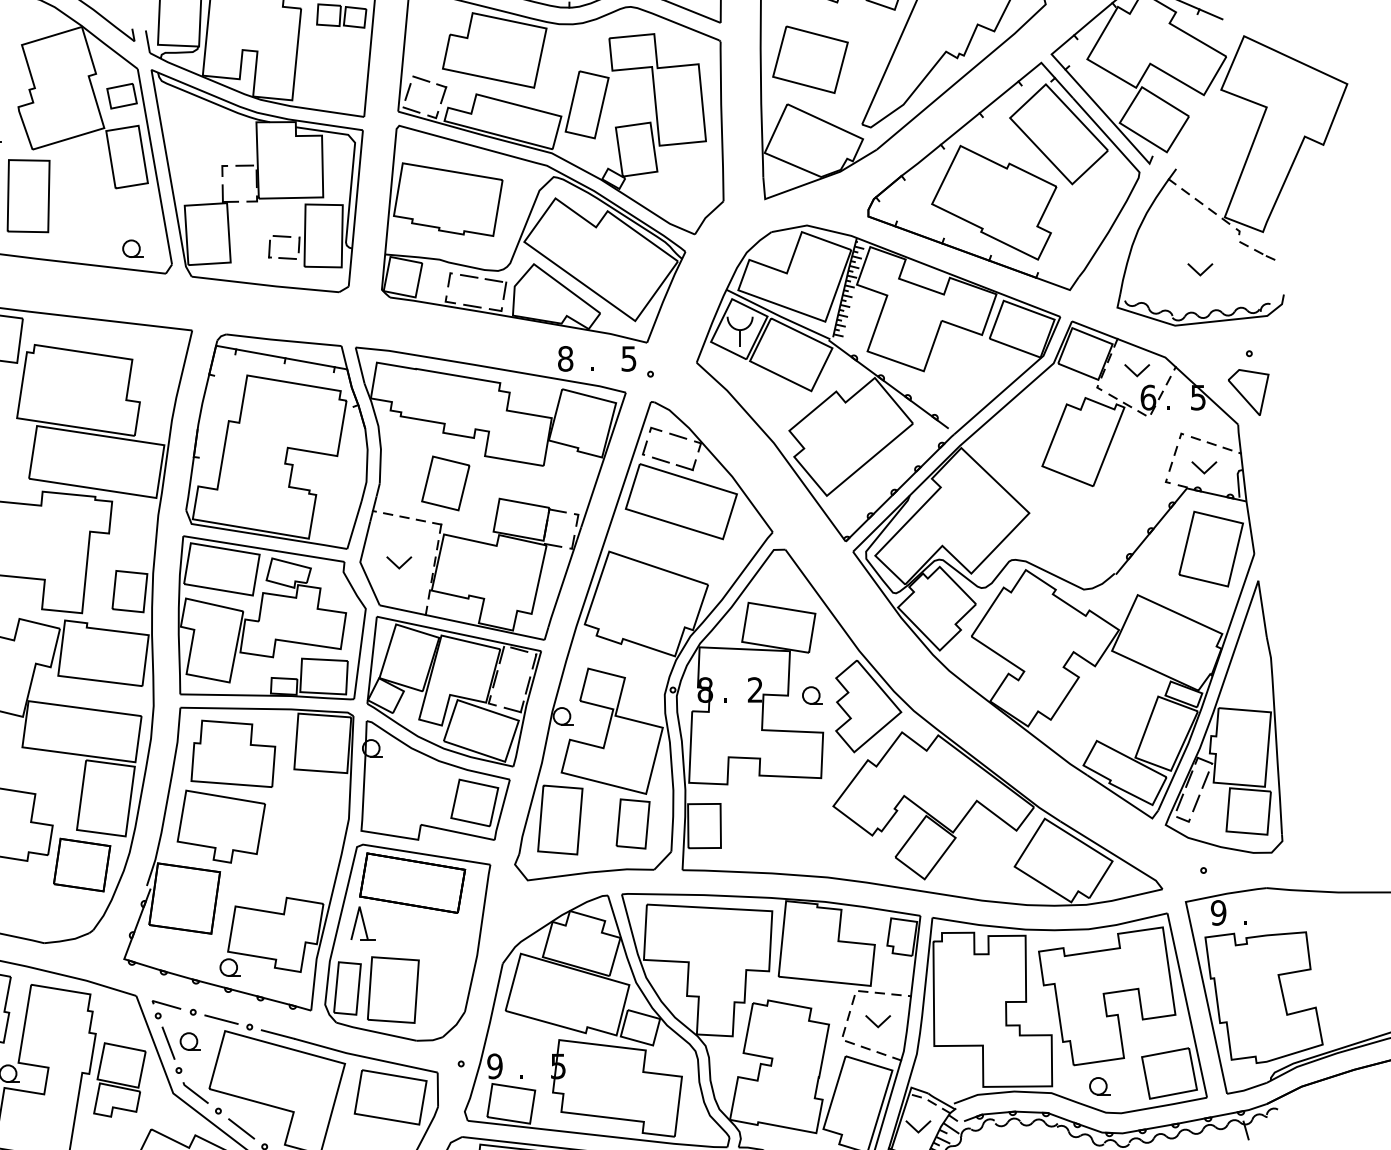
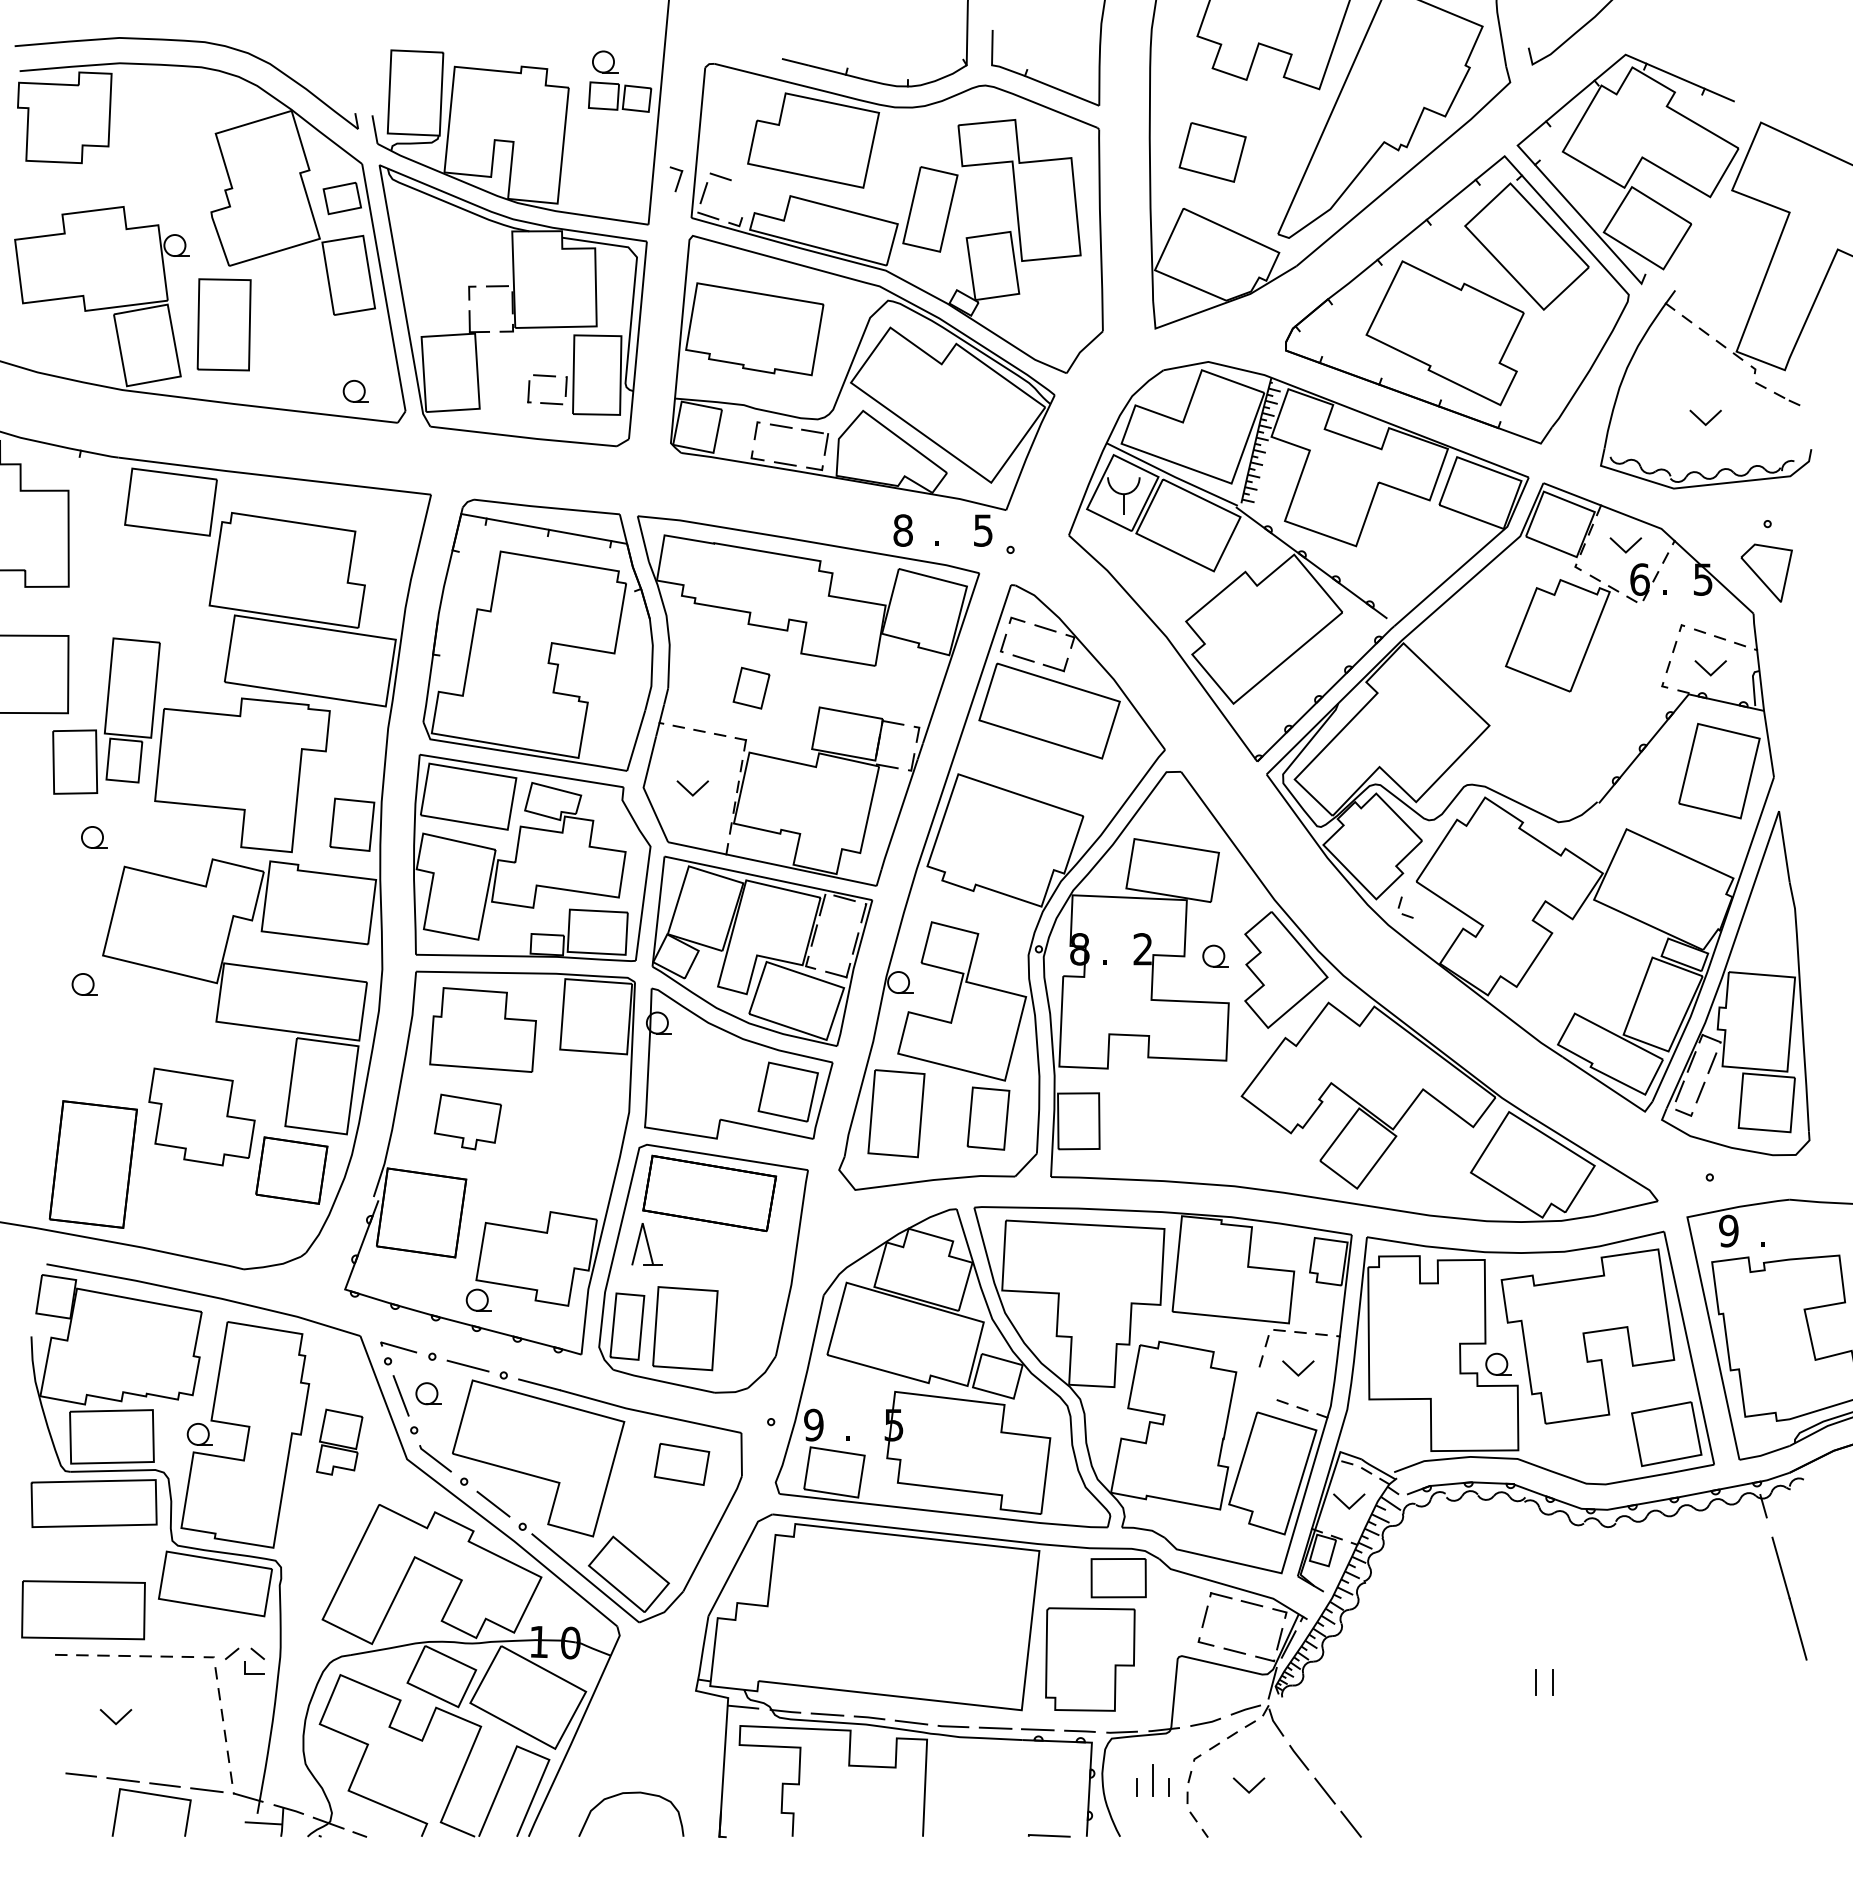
part: (810, 59) -> (1212, 152), size x0.7
part: (441, 93) -> (676, 179), moved
part: (445, 483) -> (751, 688), size x0.6
part: (221, 826) -> (467, 1121), size x0.6
part: (848, 1035) -> (1405, 907), moved
part: (119, 1079) -> (339, 1441), size x0.7
part: (1099, 1085) -> (1498, 1363), moved
part: (390, 1097) -> (681, 1464), size x0.6

